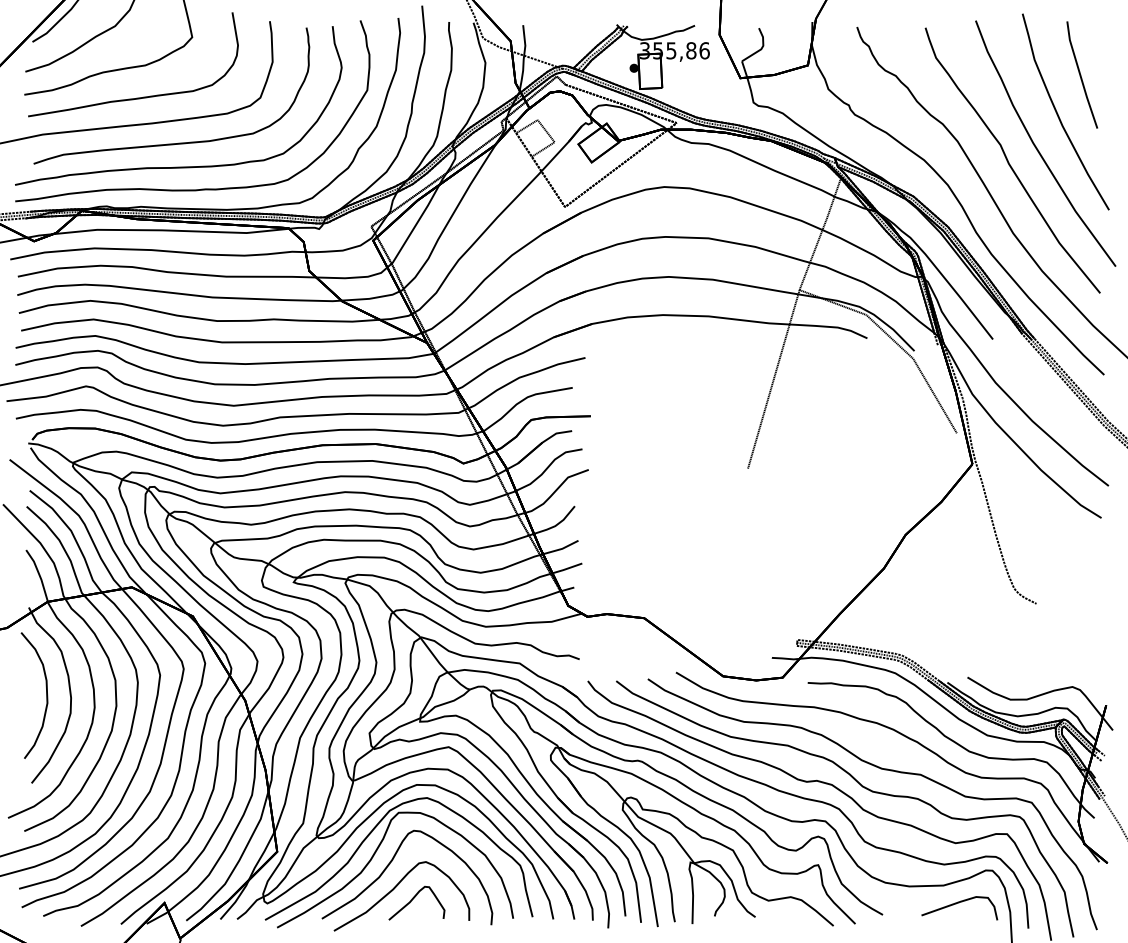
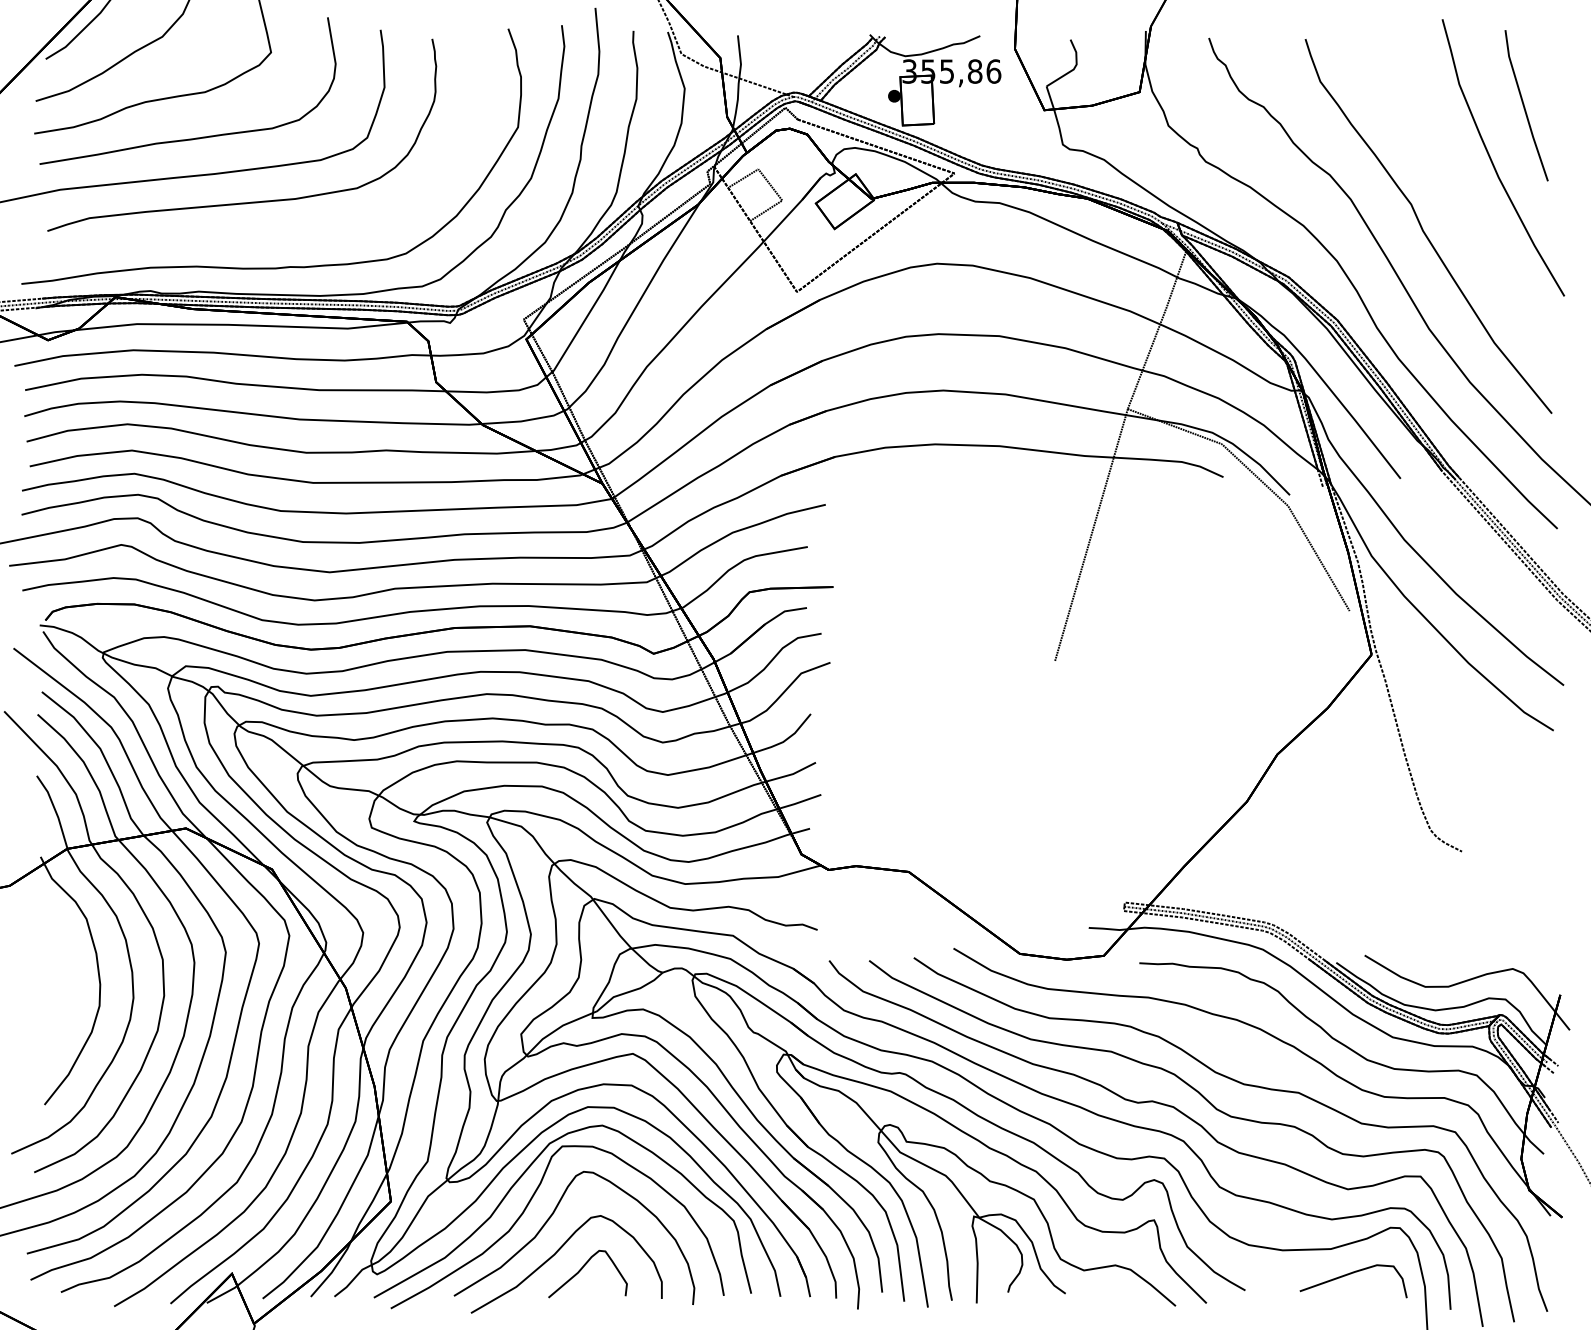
curve: (1037, 147) -> (1463, 207), removed
part: (178, 166) -> (251, 234), removed
part: (46, 695) -> (65, 980), removed

